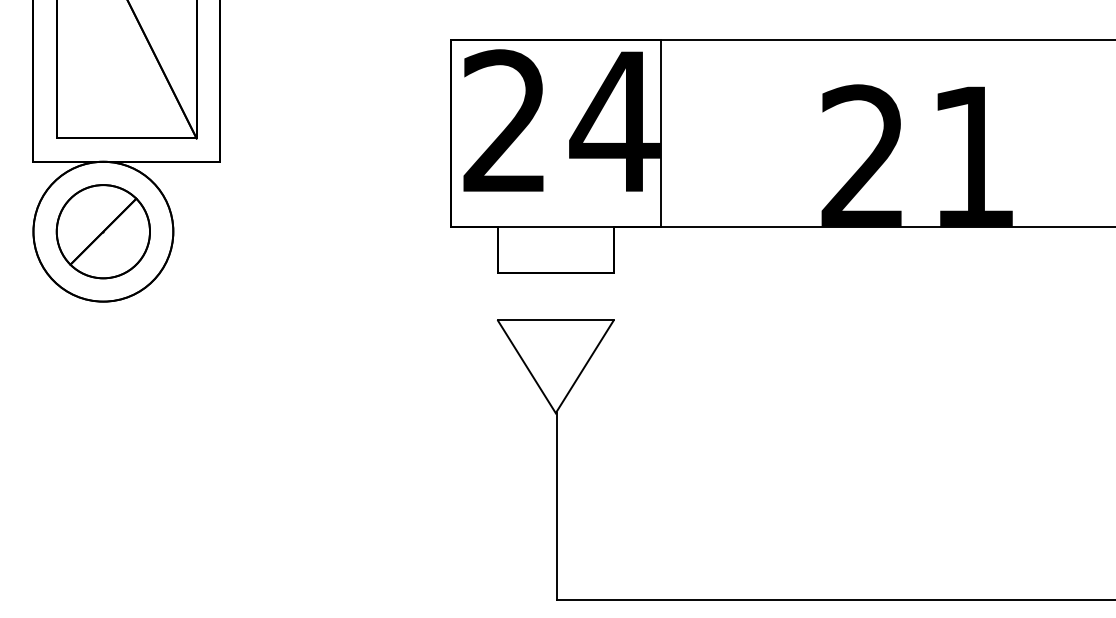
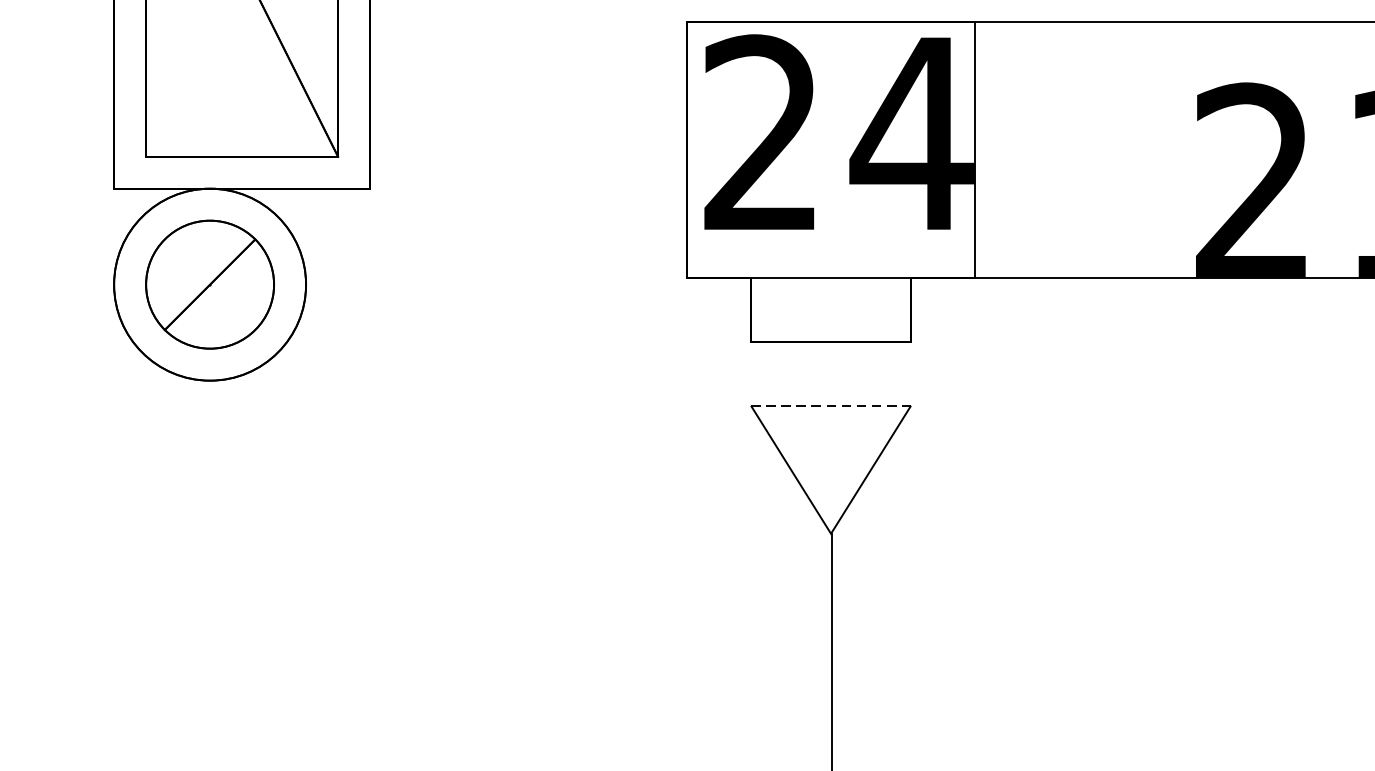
line: (556, 319) -> (832, 405), solid -> dashed

